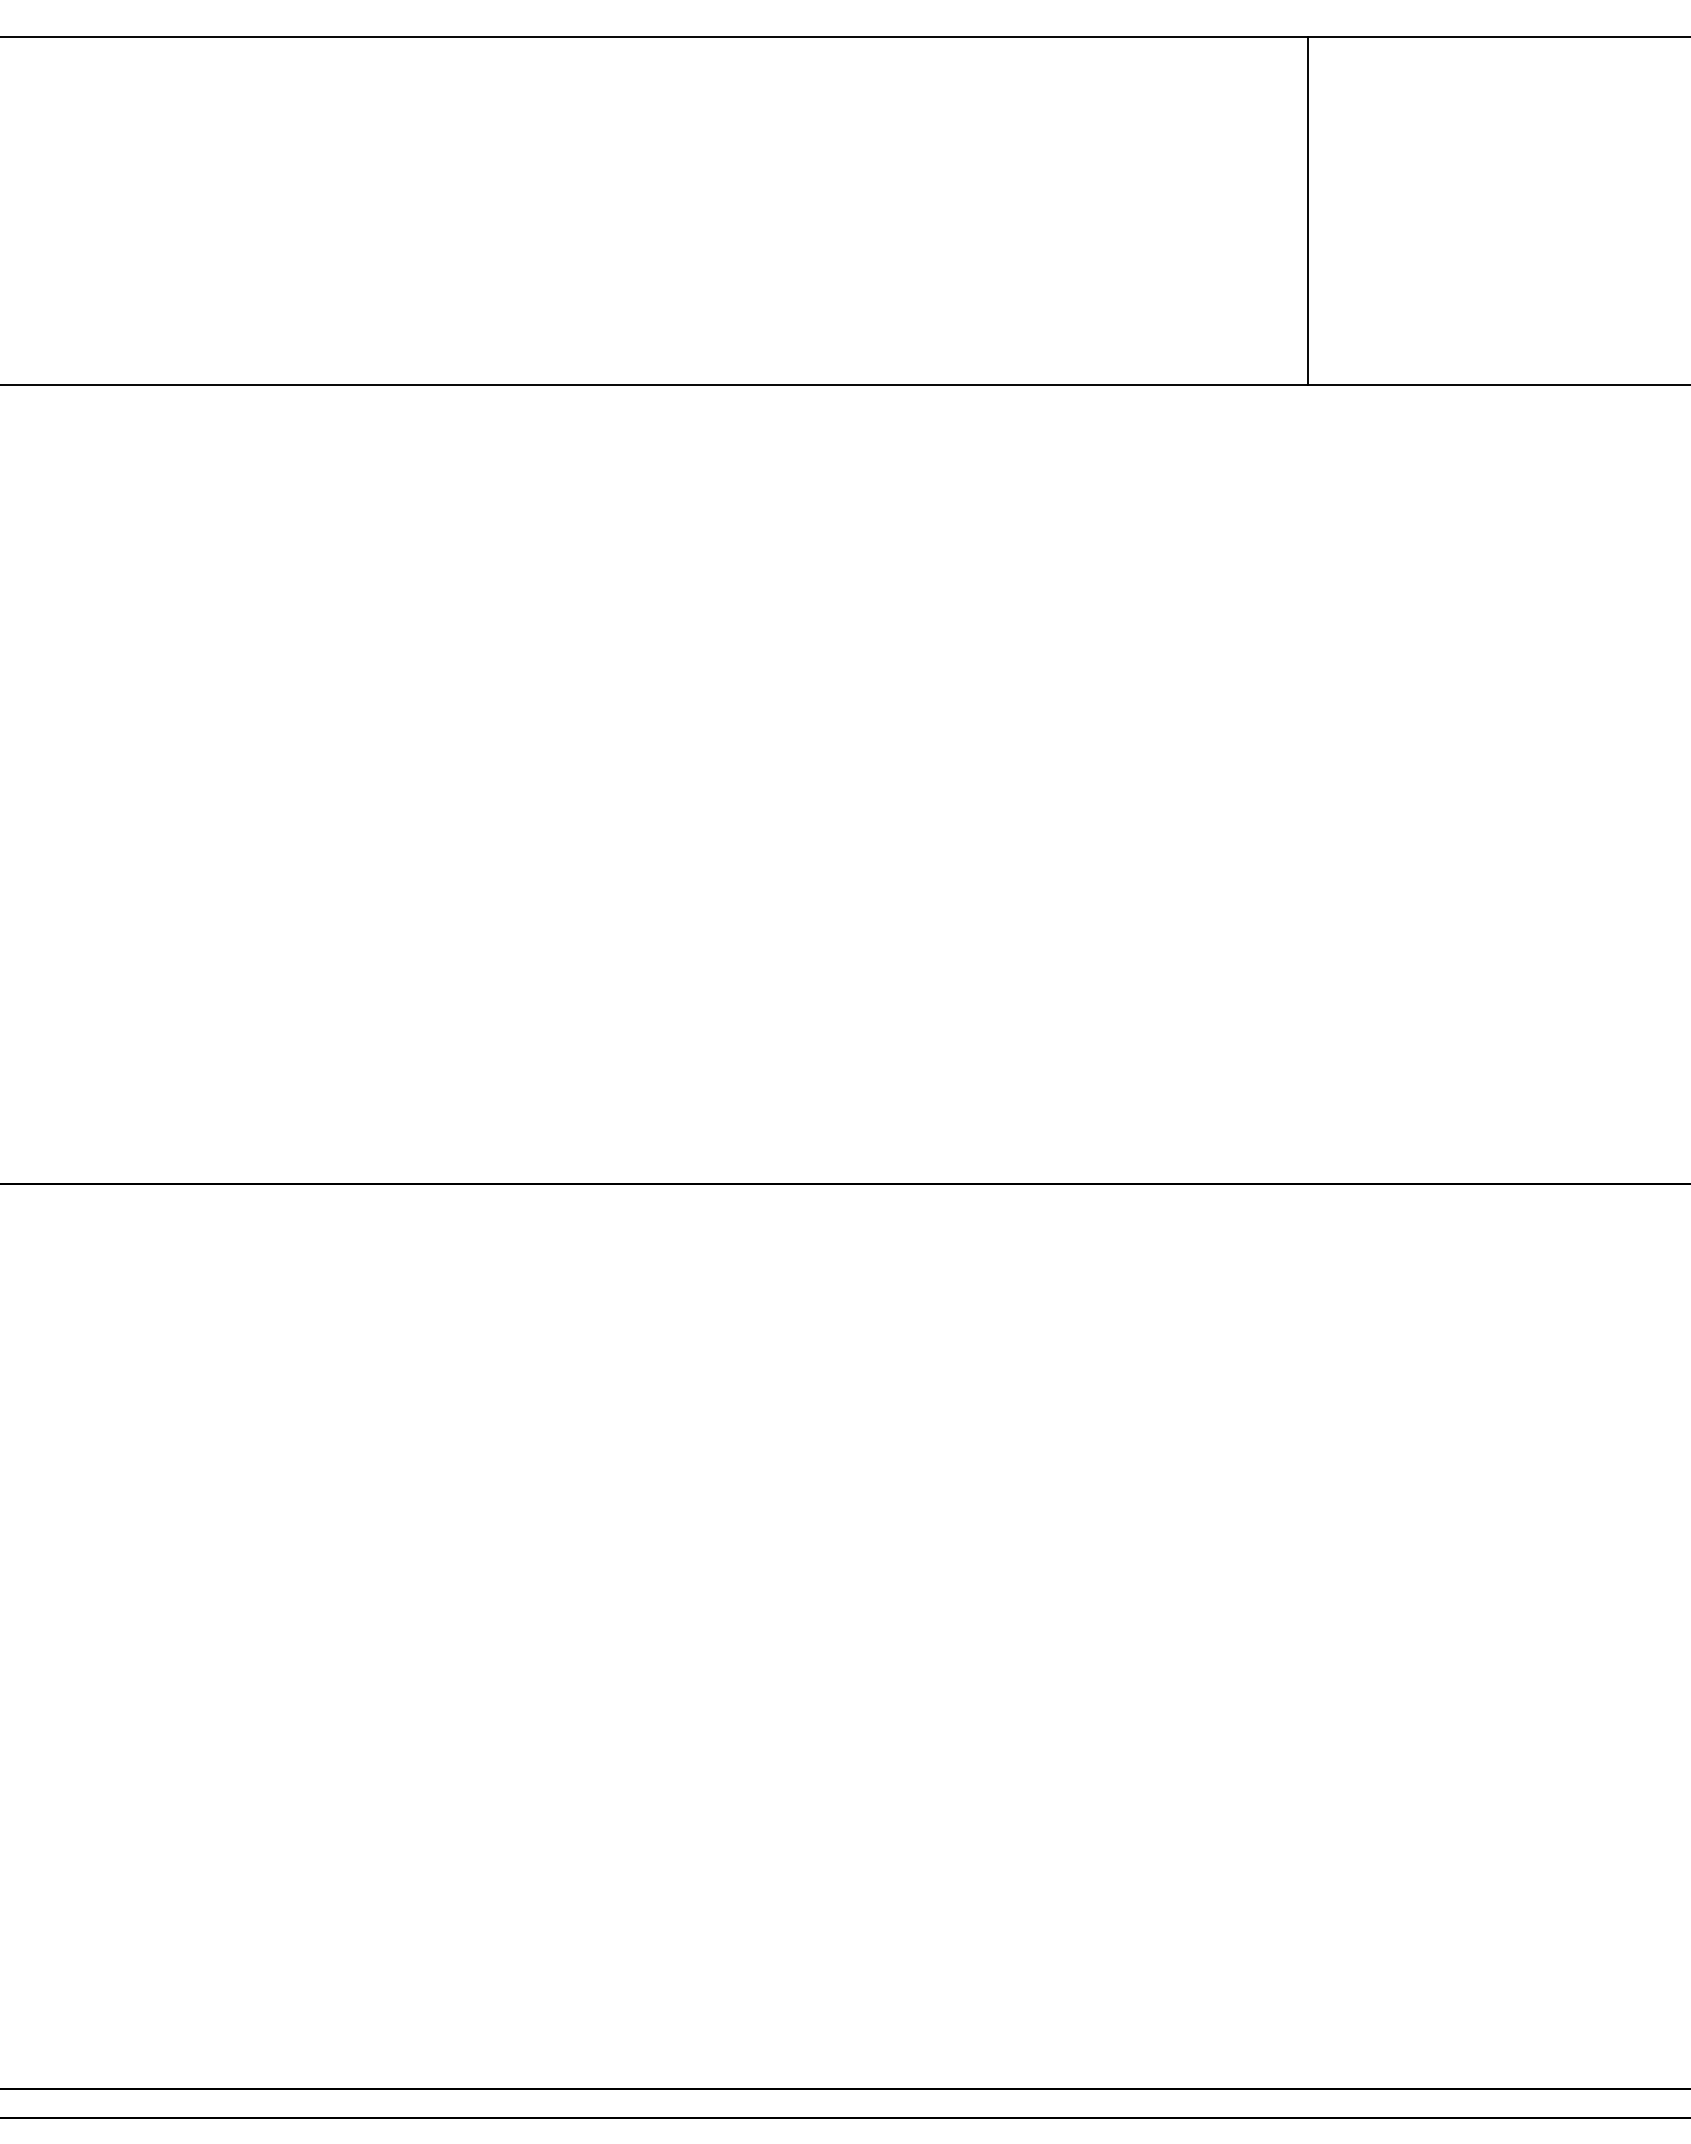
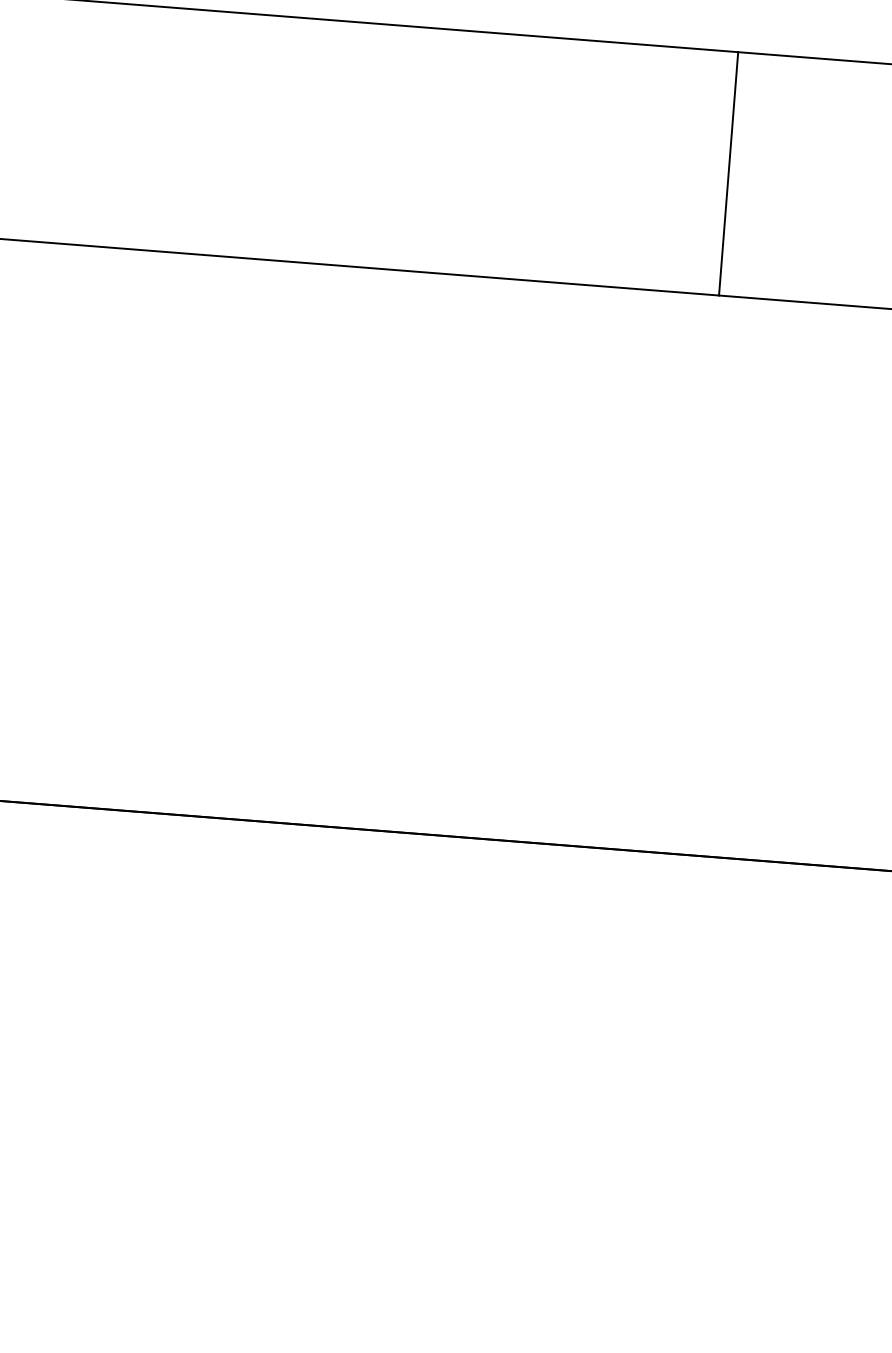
line: (1308, 210) -> (728, 173), moved

